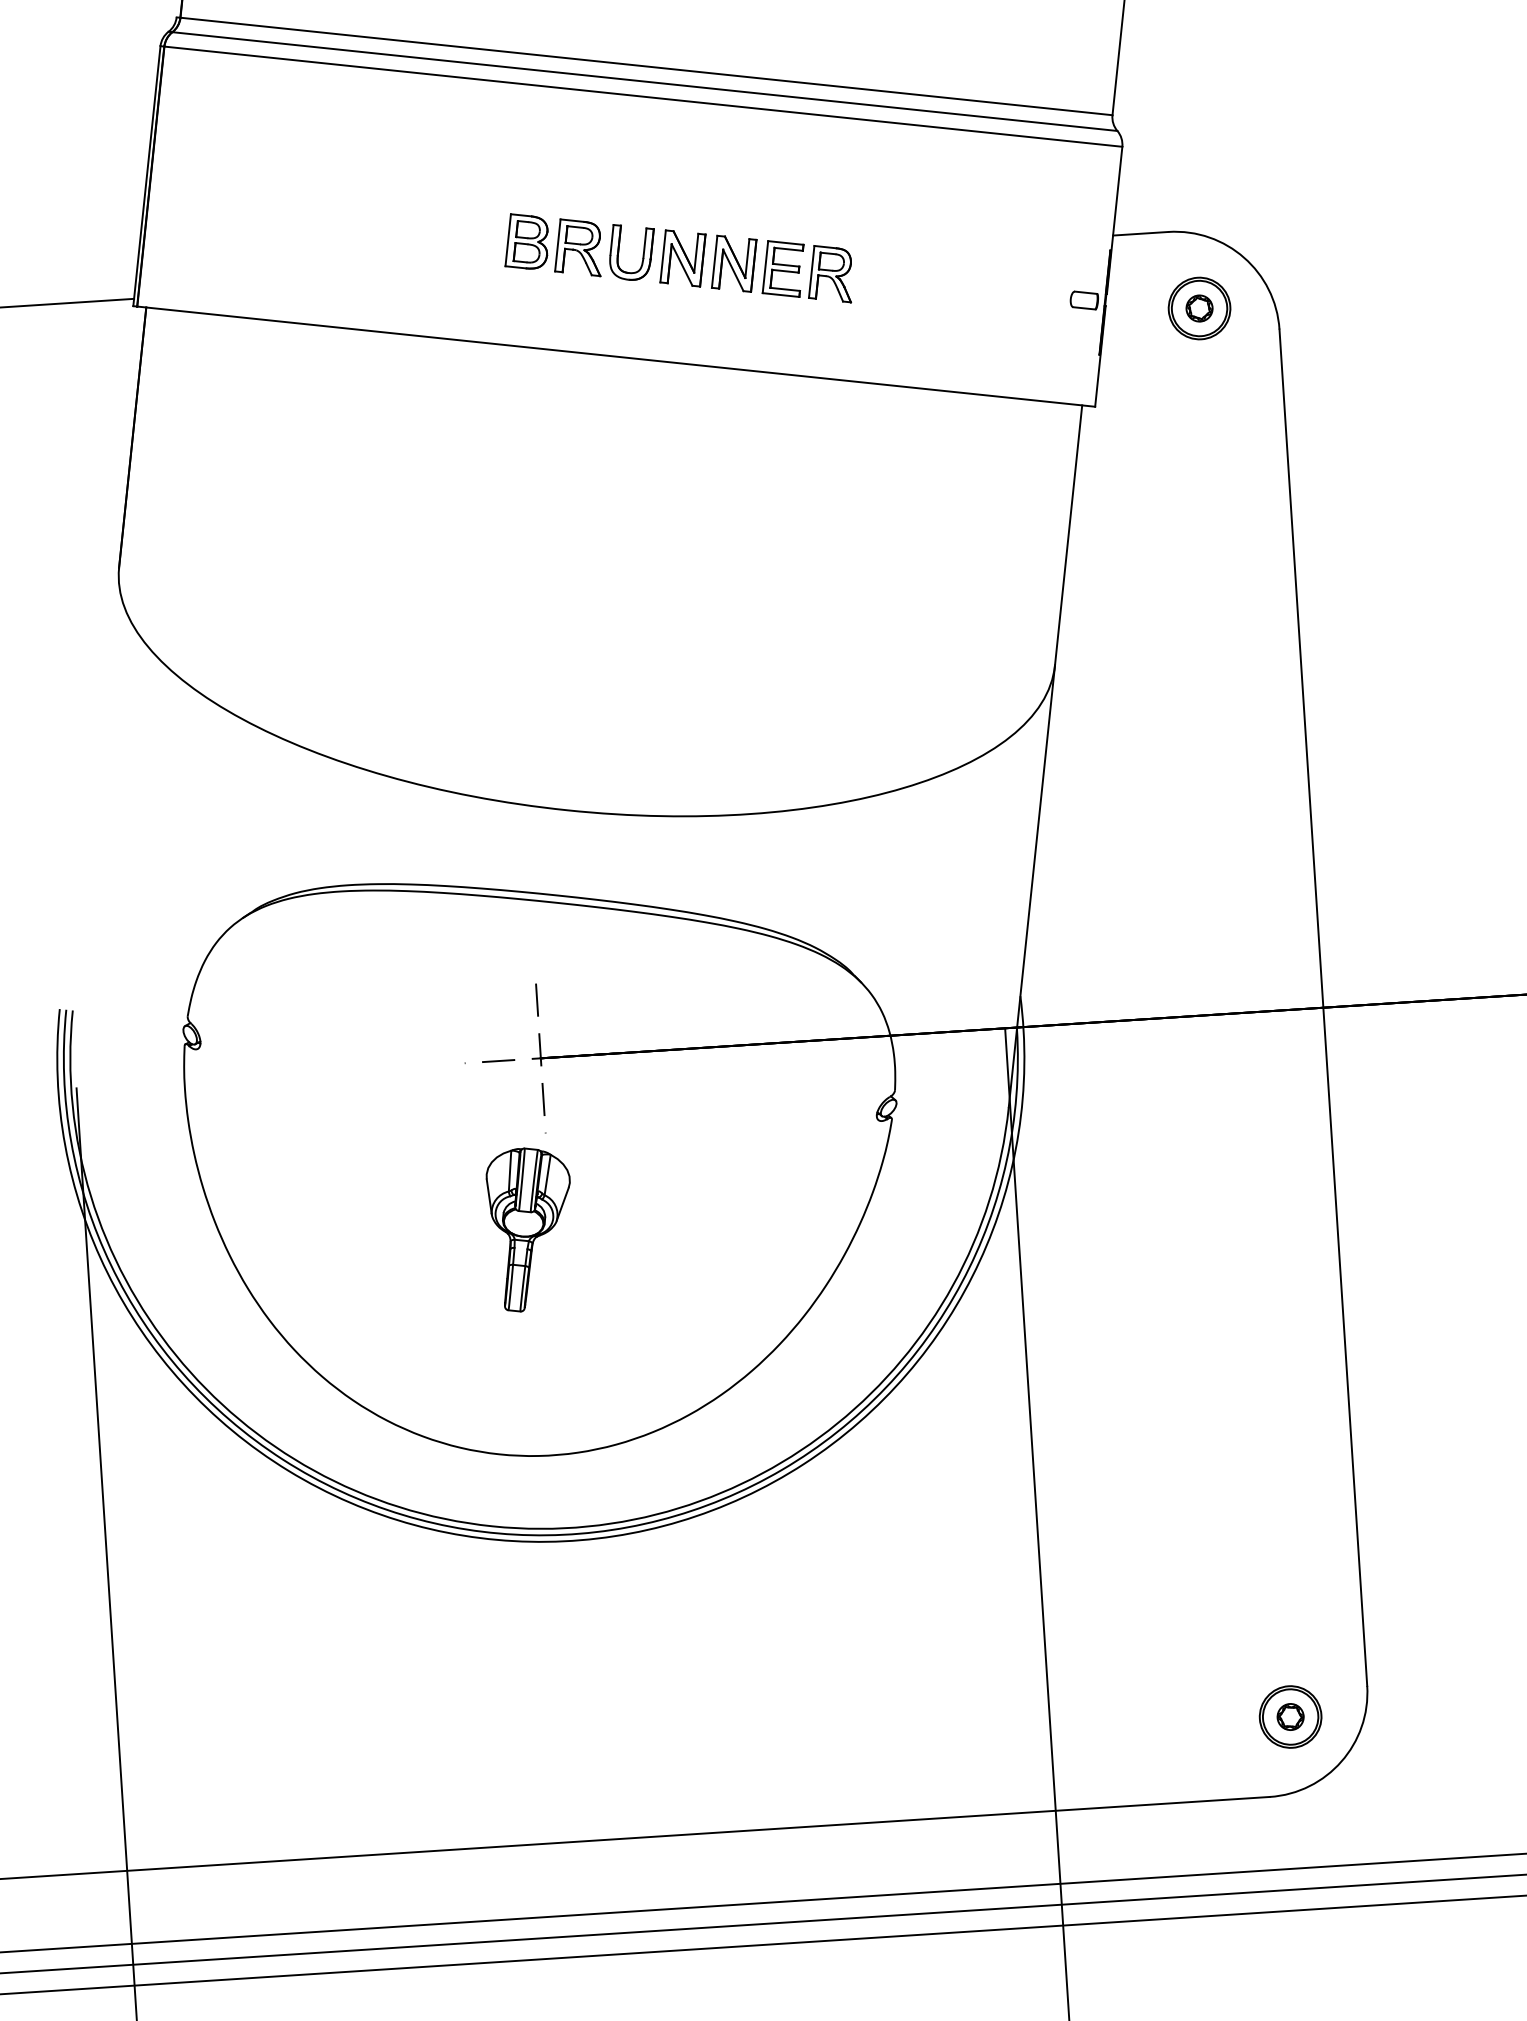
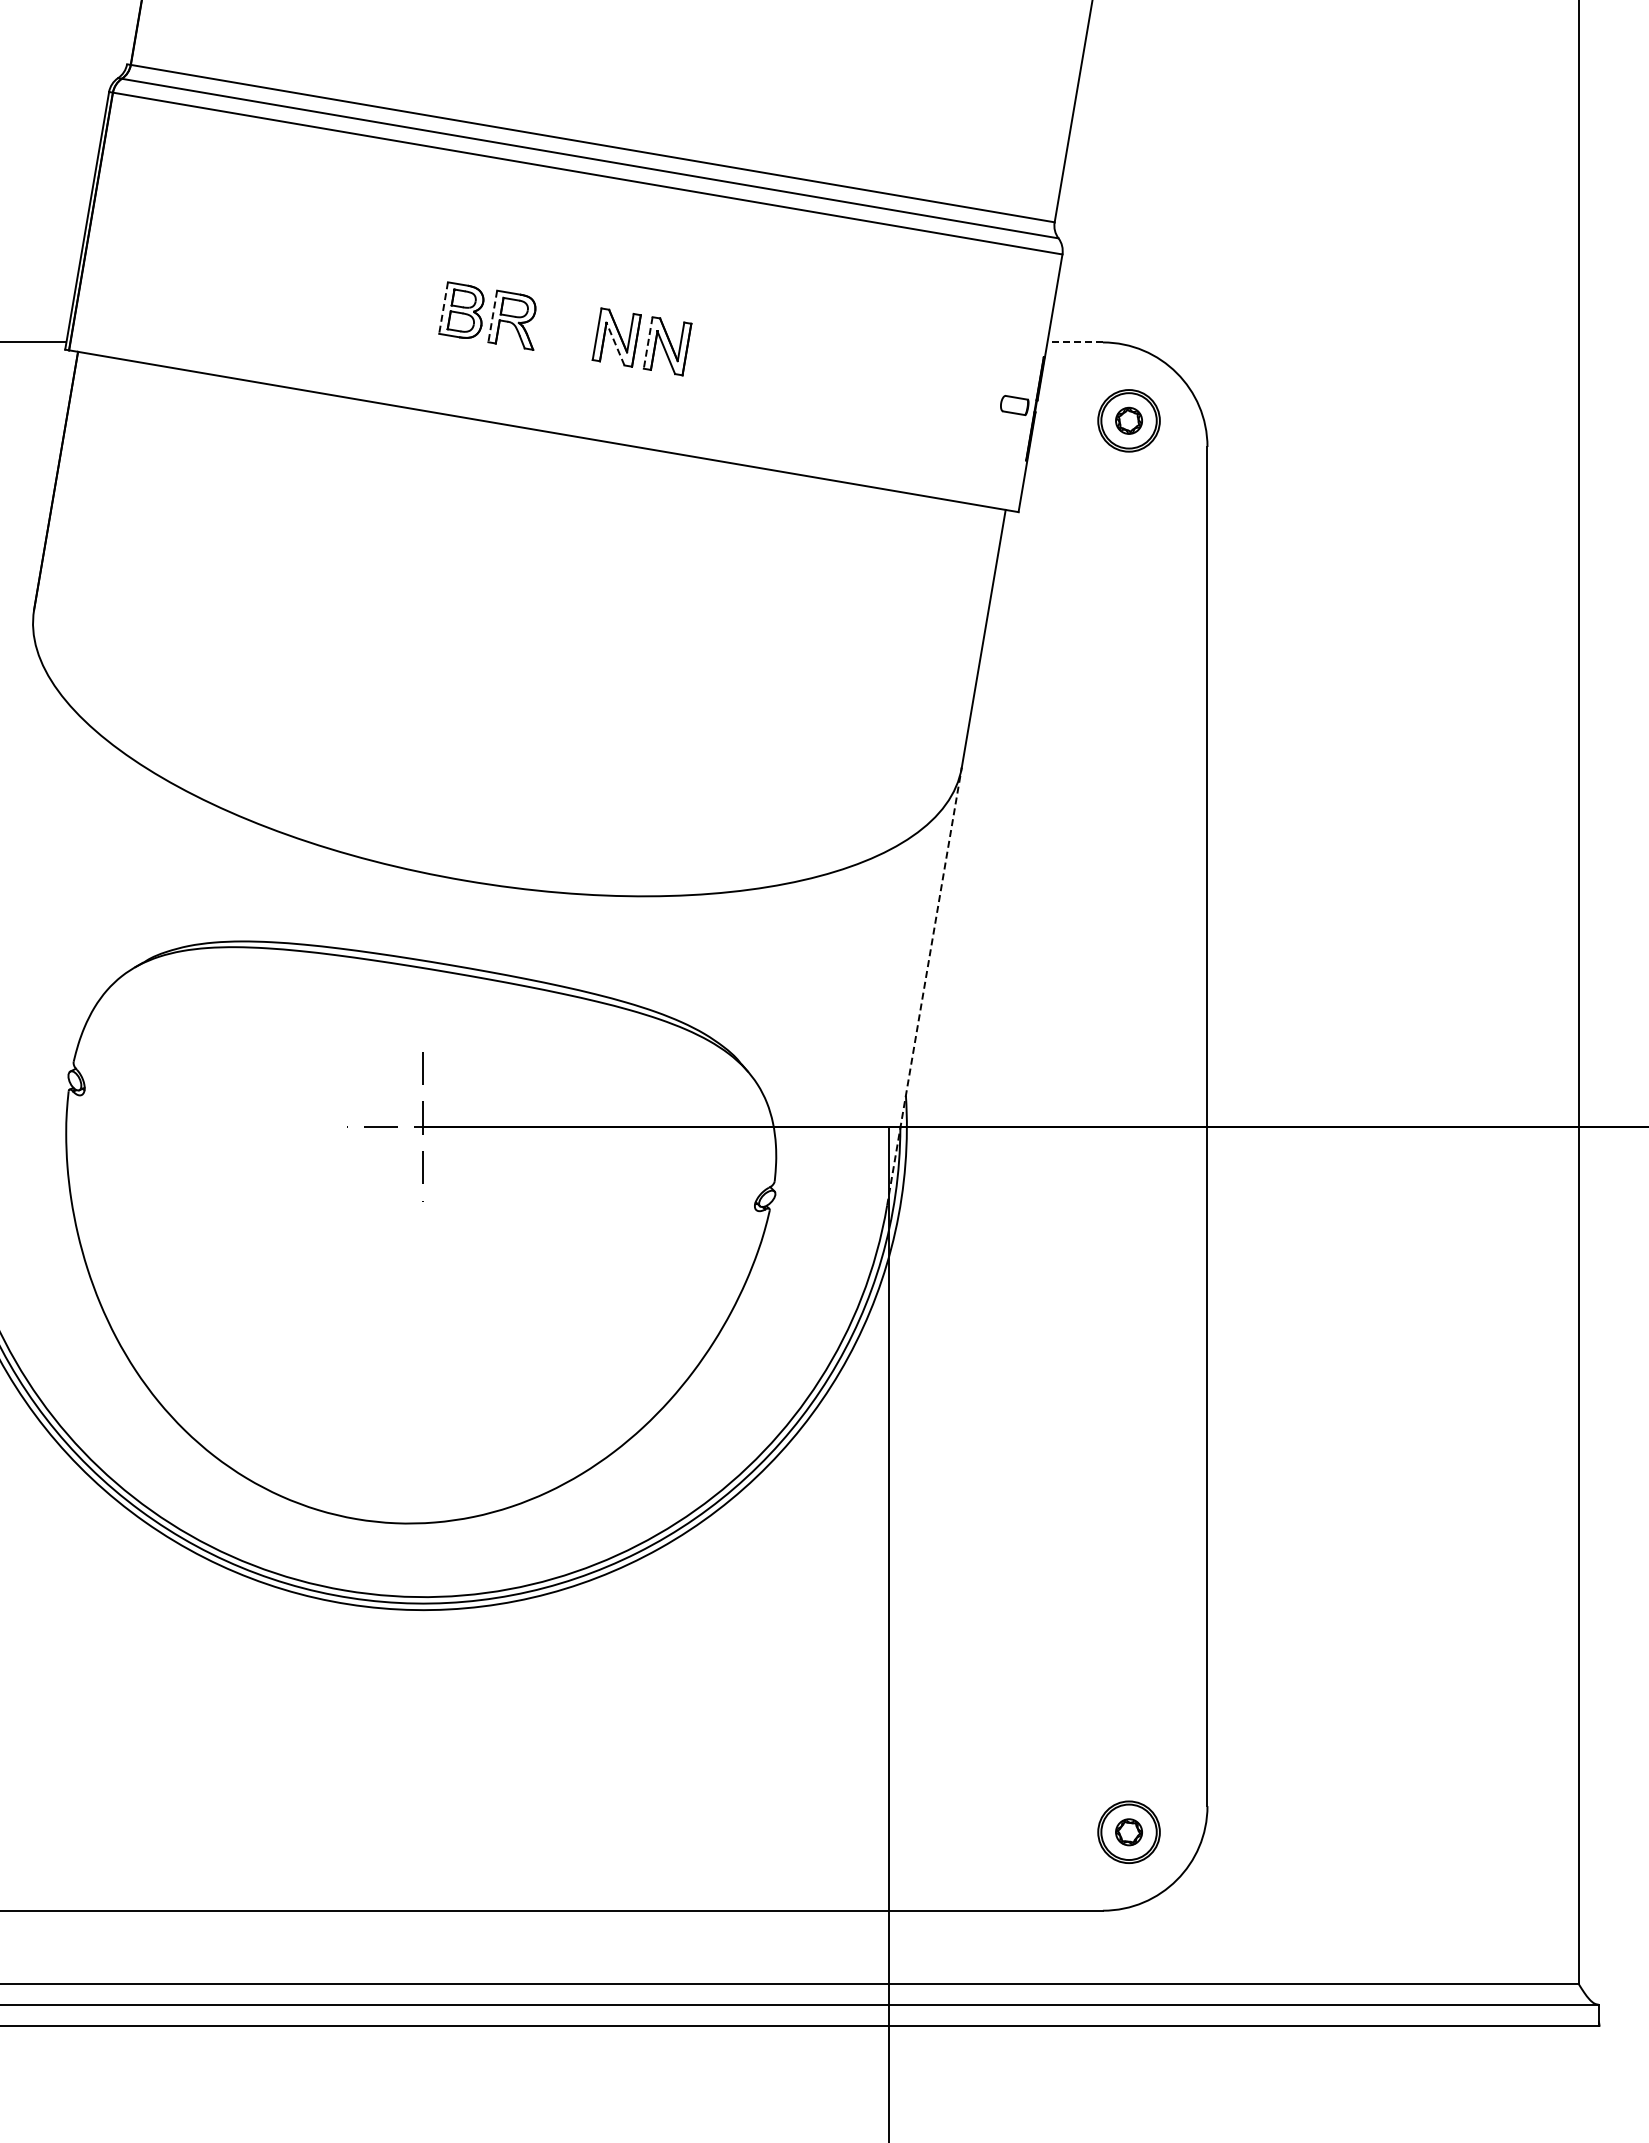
line: (1141, 233) -> (1075, 342), solid -> dashed
line: (508, 240) -> (443, 308), solid -> dashed
line: (557, 245) -> (492, 316), solid -> dashed
part: (643, 250) -> (577, 327), removed
line: (714, 262) -> (648, 343), solid -> dashed
line: (682, 264) -> (615, 343), solid -> dashed
part: (806, 271) -> (739, 358), removed
line: (1031, 886) -> (924, 986), solid -> dashed
part: (531, 1229) -> (402, 1296), removed

